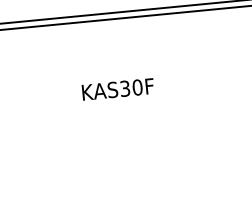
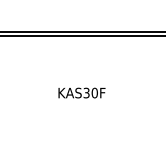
text: (117, 88) -> (81, 92), moved

